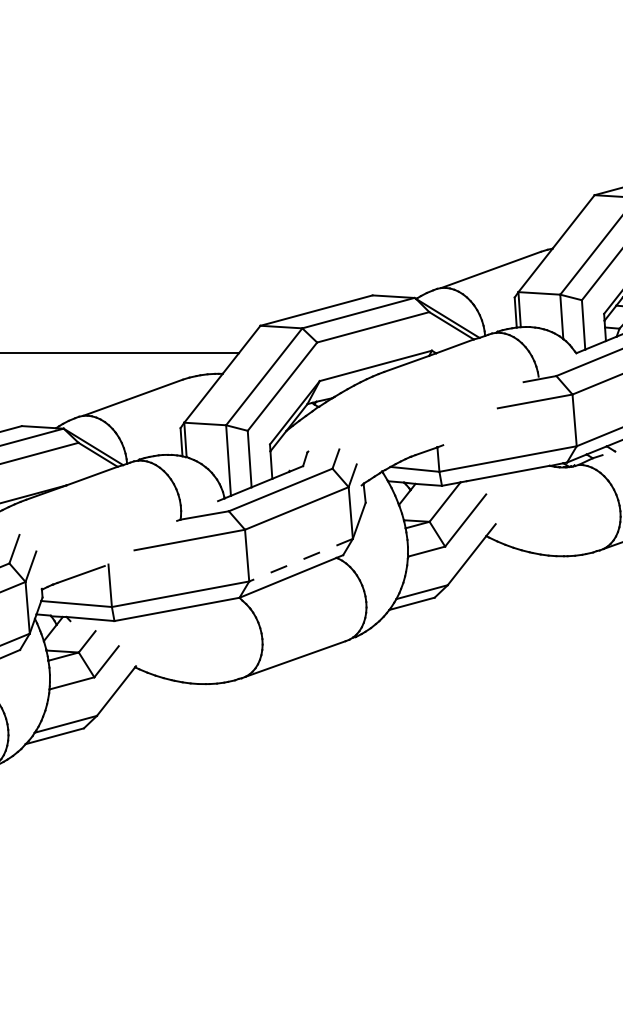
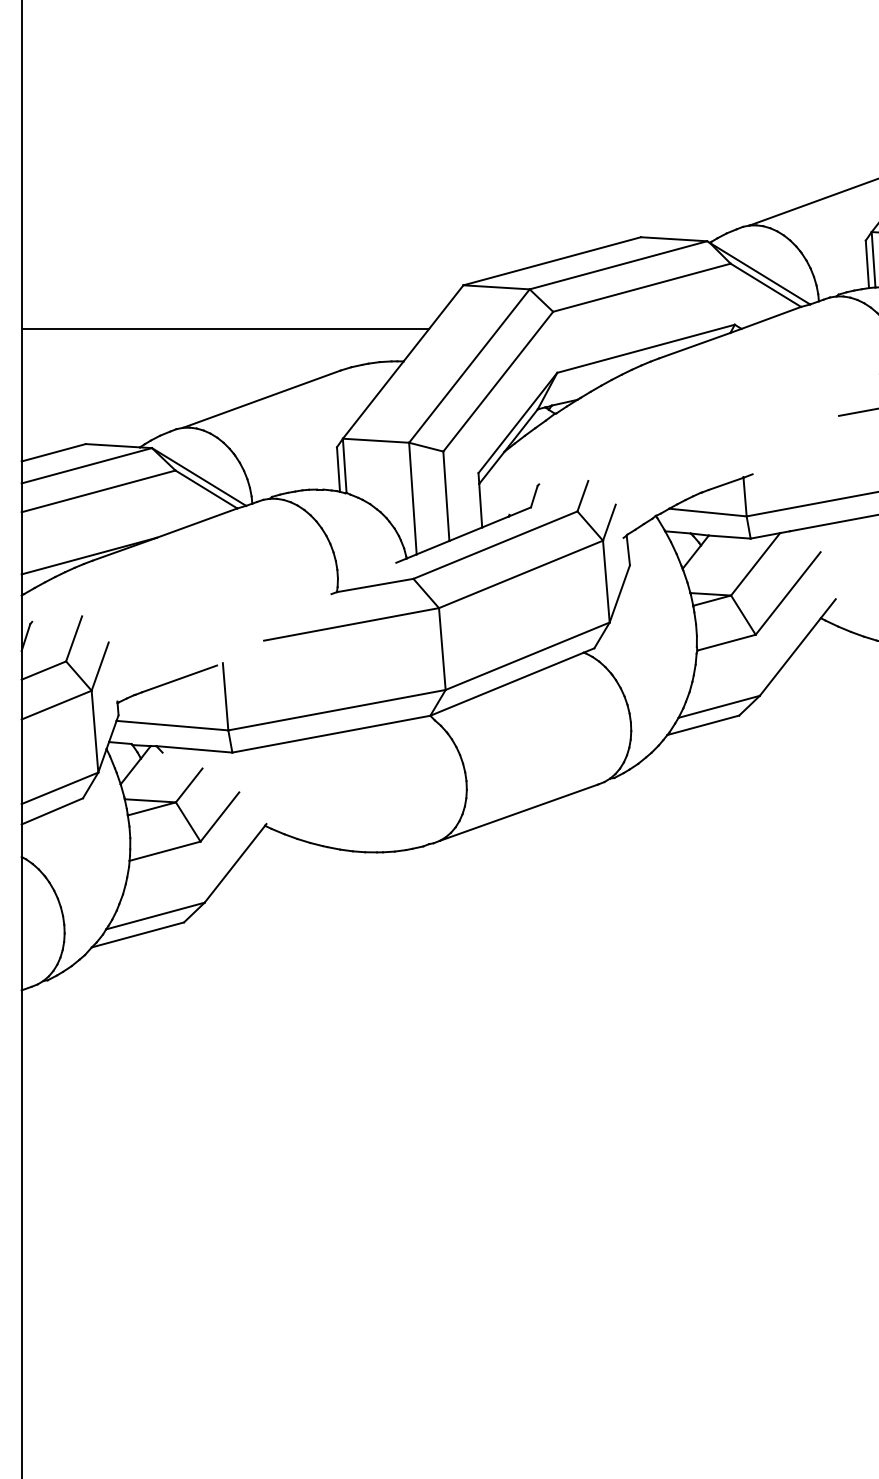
line: (300, 560) -> (526, 656), dashed -> solid

